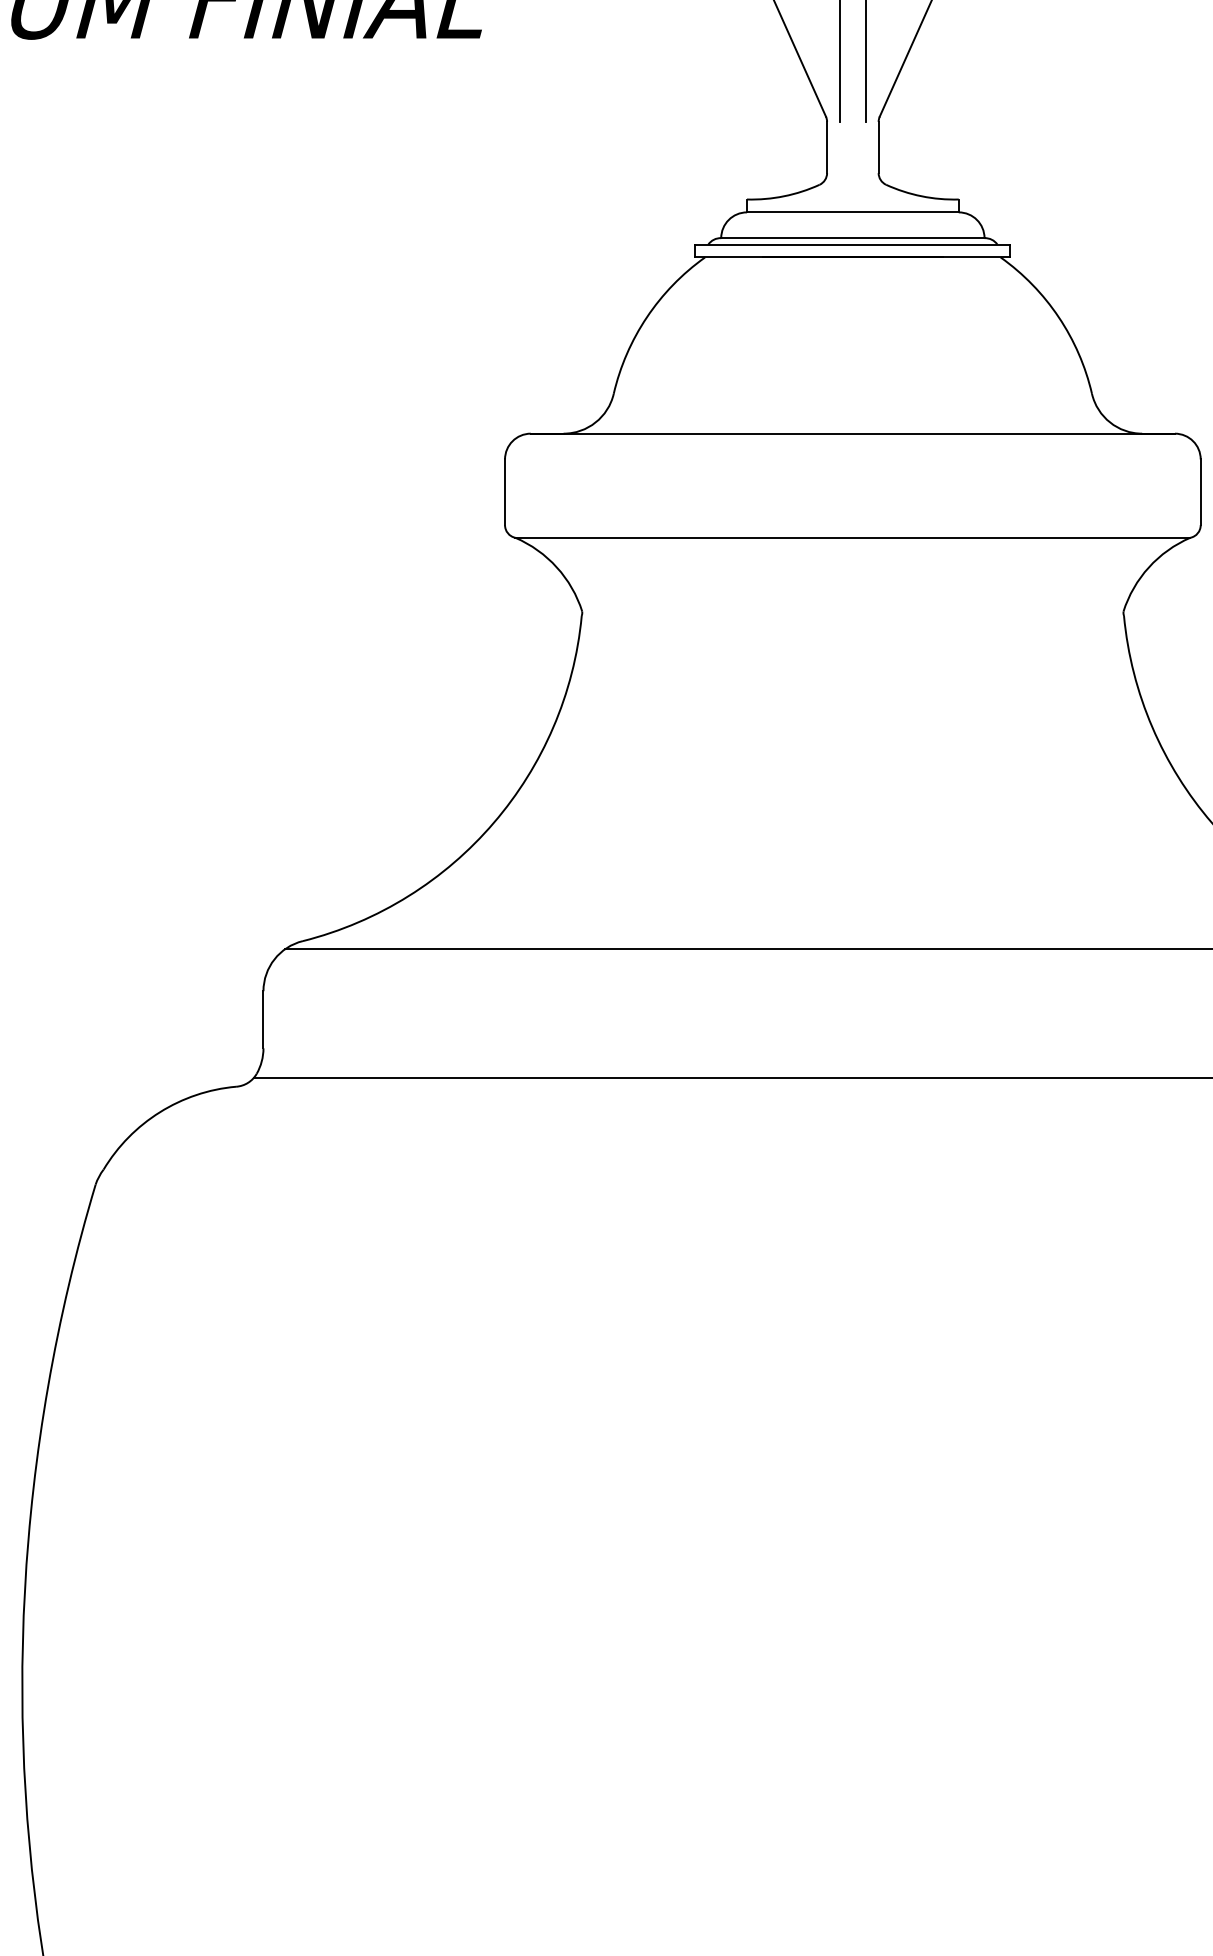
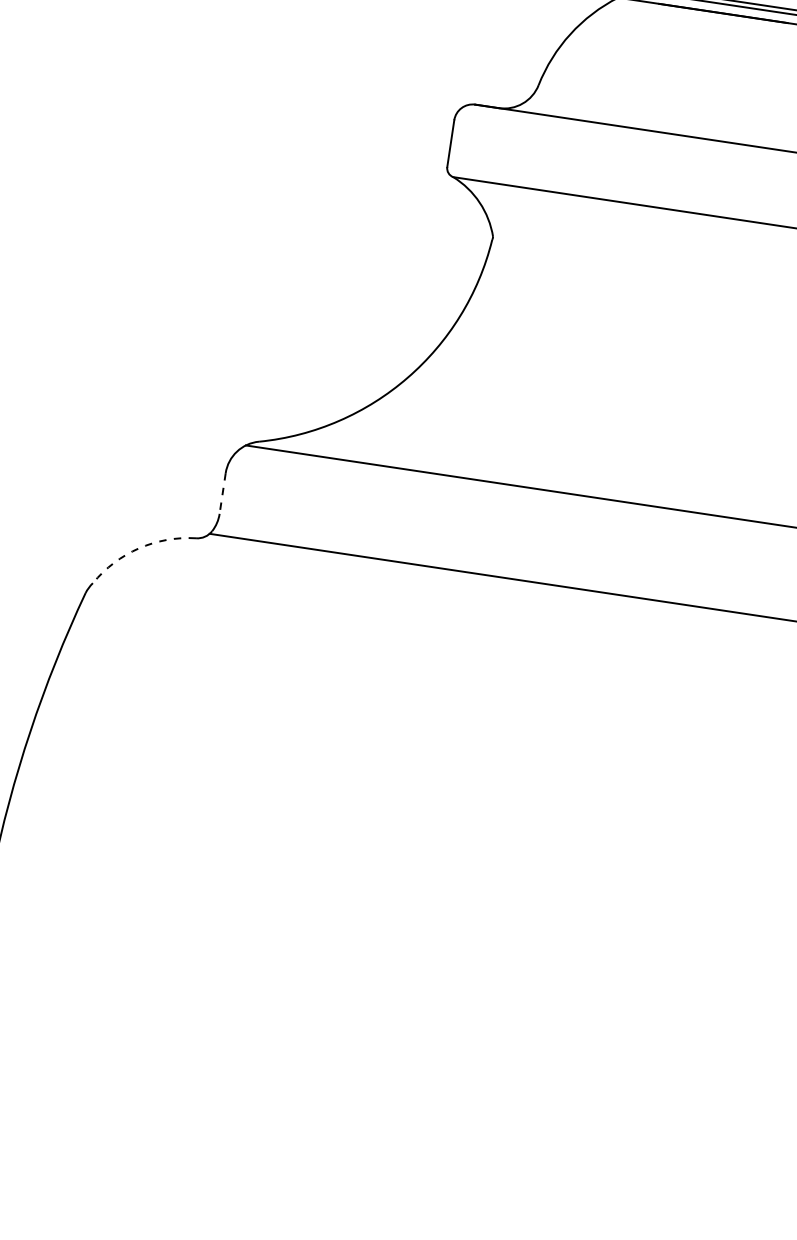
line: (263, 1019) -> (222, 493), solid -> dashed
arc: (159, 1112) -> (138, 548), solid -> dashed

